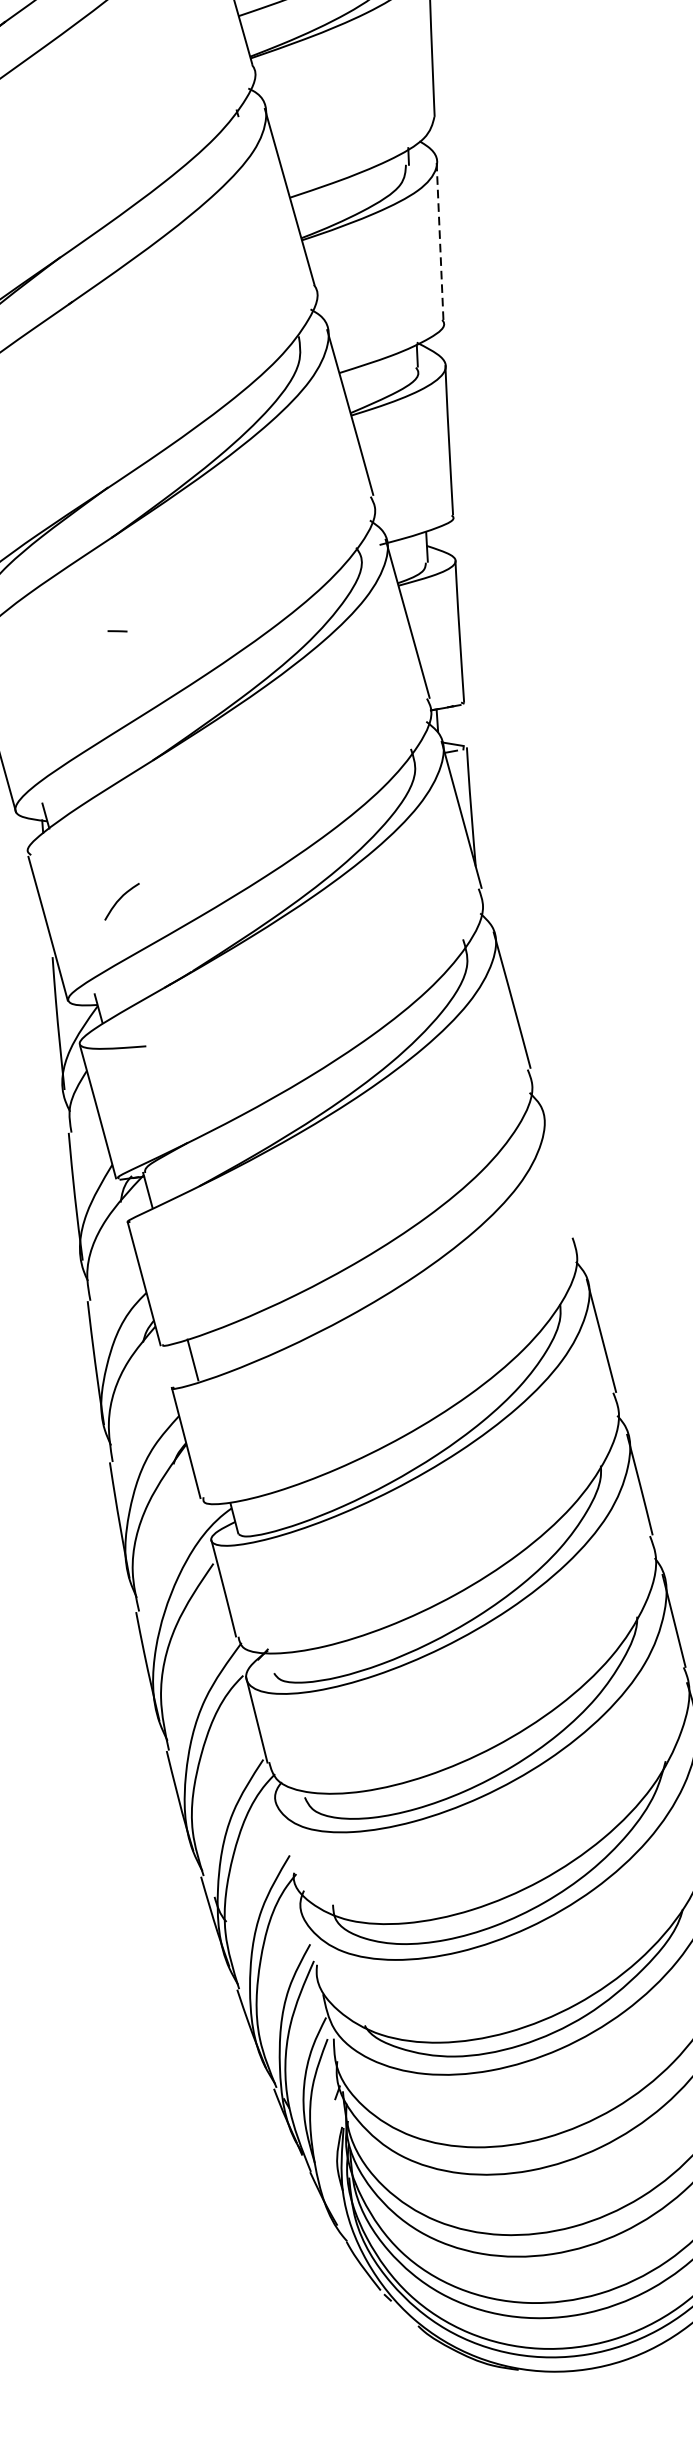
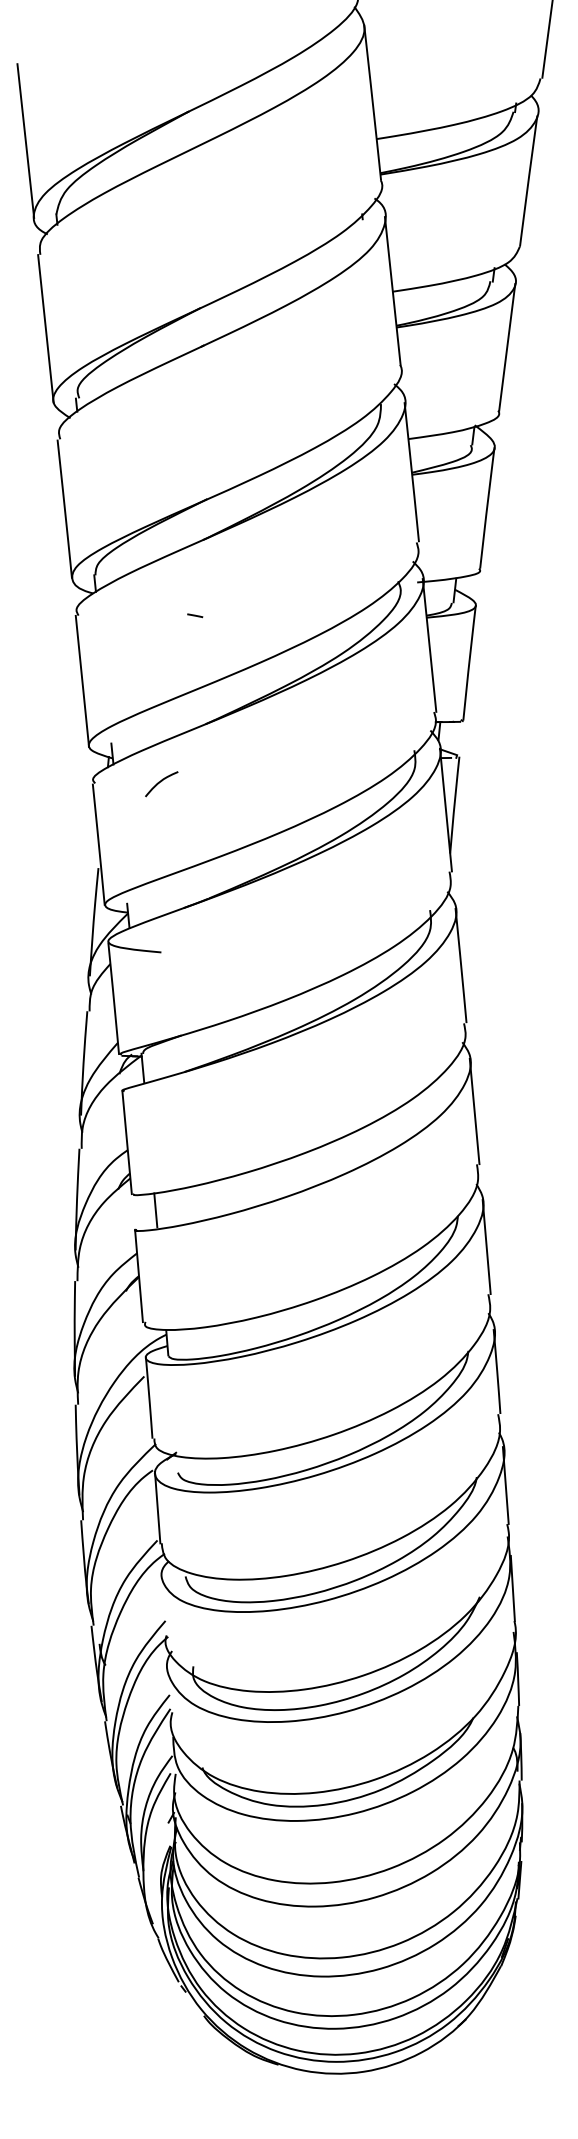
line: (440, 241) -> (507, 347), dashed -> solid
curve: (120, 899) -> (160, 782), moved
line: (558, 1174) -> (474, 1111), added

